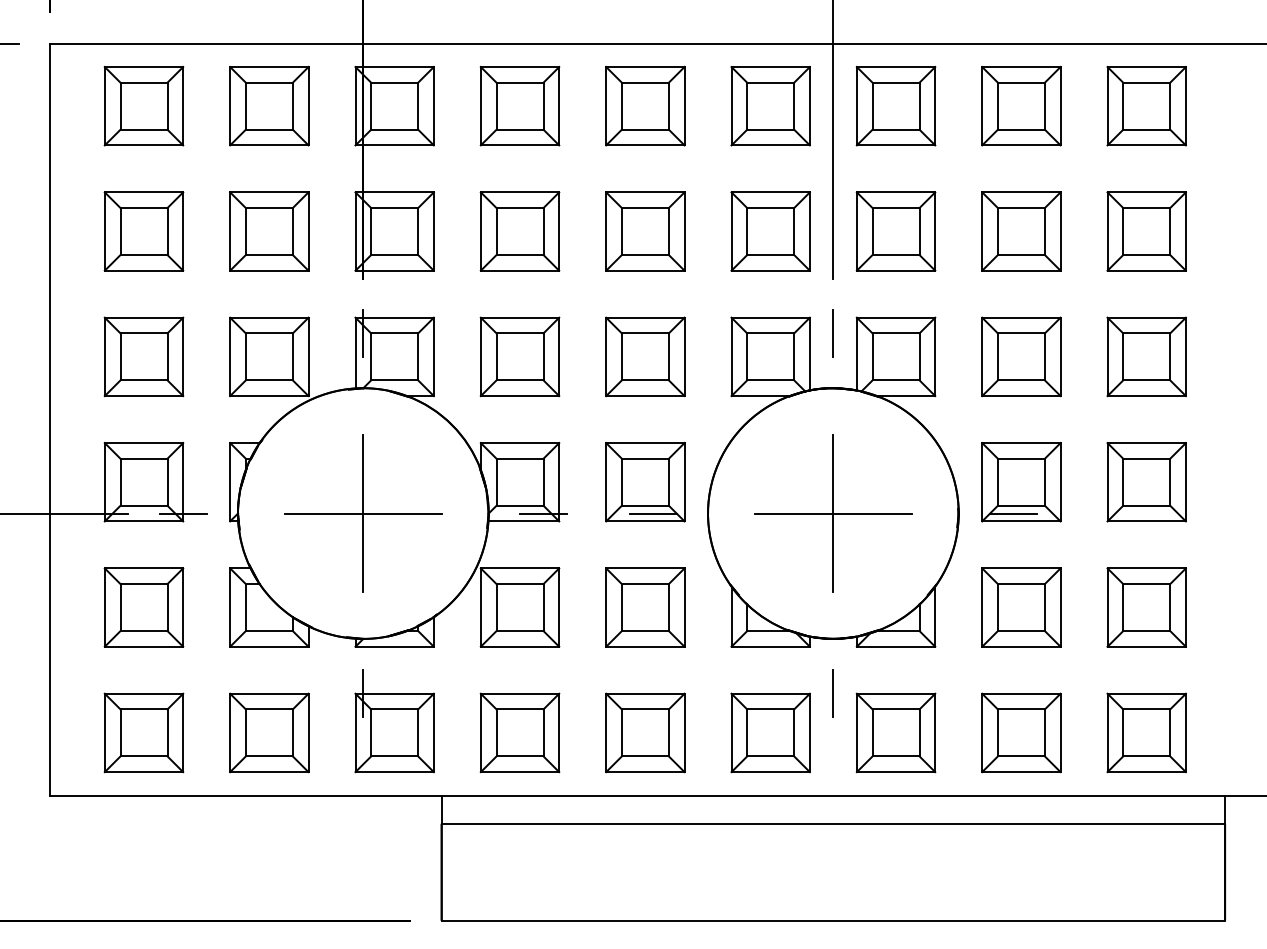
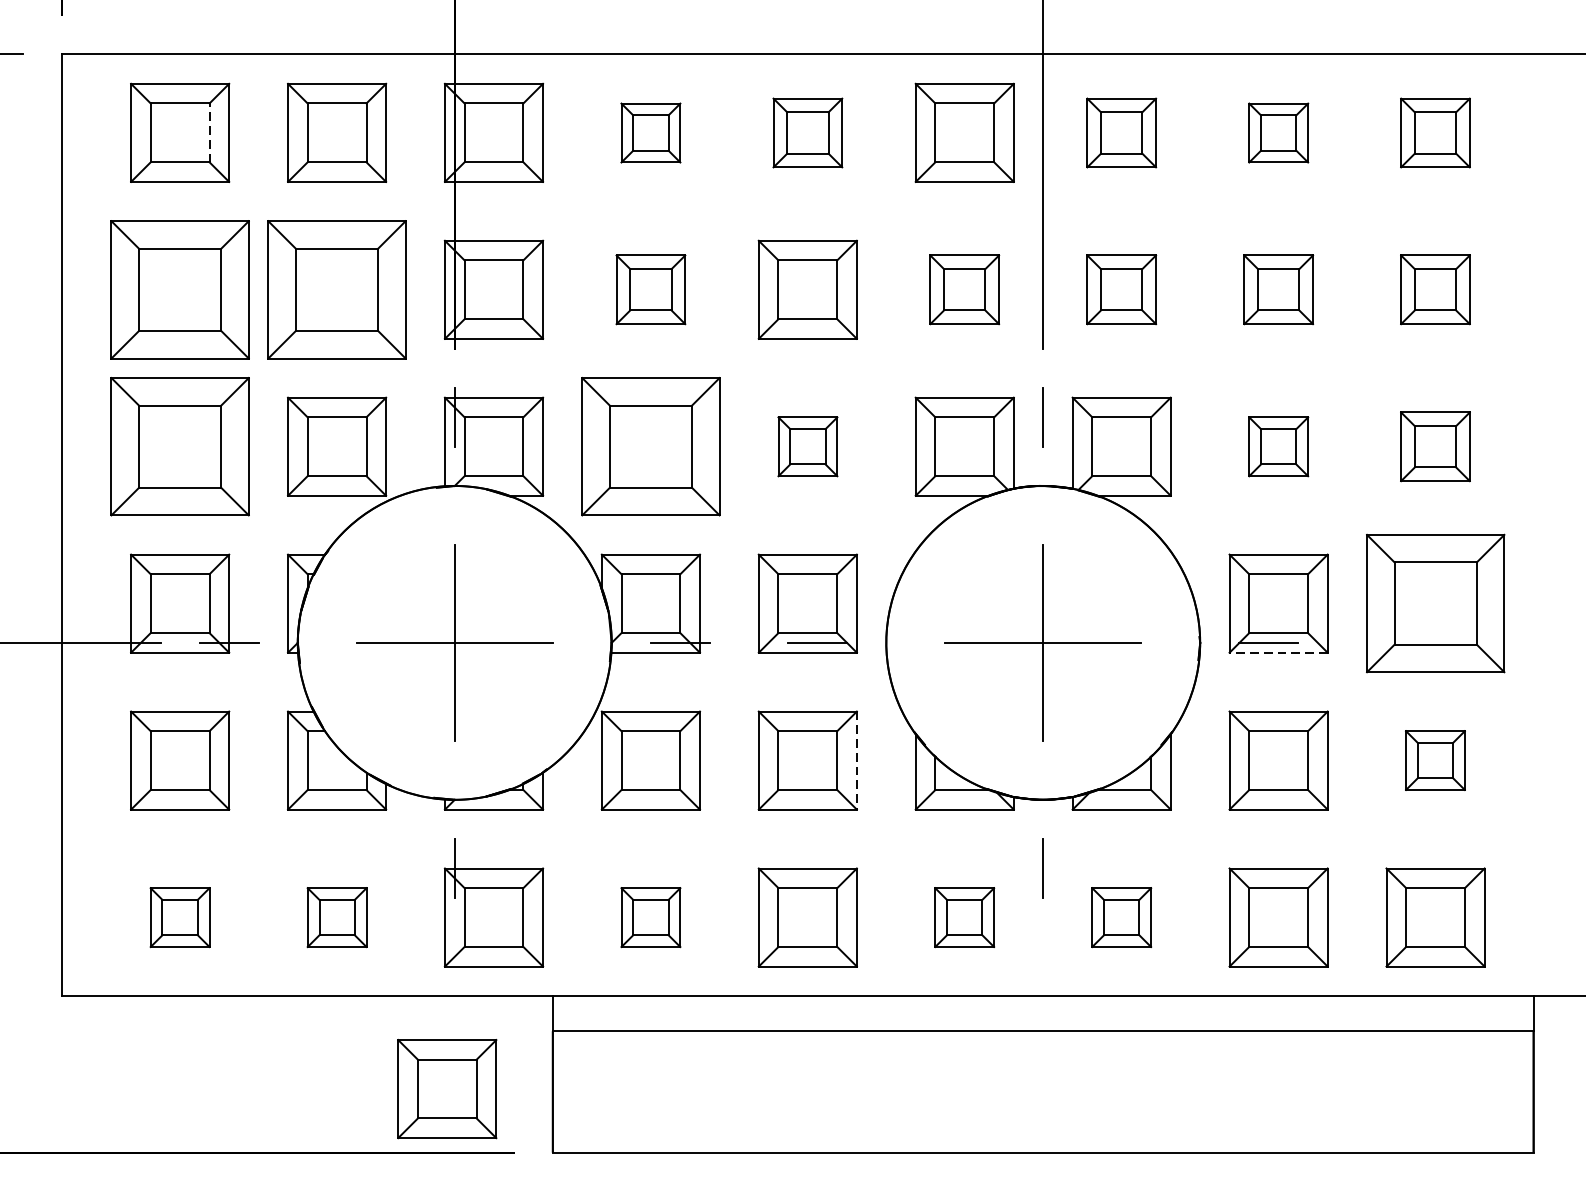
line: (167, 106) -> (209, 133), solid -> dashed
part: (519, 106) -> (650, 133), size x0.6
part: (645, 106) -> (808, 133), size x0.7
part: (895, 106) -> (1121, 133), size x0.7
part: (1021, 106) -> (1278, 133), size x0.6
part: (1146, 106) -> (1435, 133), size x0.7
part: (143, 231) -> (179, 289), size x1.4
part: (269, 231) -> (337, 289), size x1.4
part: (519, 231) -> (650, 289), size x0.7
part: (770, 231) -> (964, 289), size x0.7
part: (895, 231) -> (1121, 289), size x0.7
part: (1021, 231) -> (1278, 289), size x0.7
part: (1146, 231) -> (1435, 289), size x0.7
part: (143, 356) -> (179, 446), size x1.4
part: (519, 356) -> (650, 446), size x1.4
part: (645, 356) -> (808, 446), size x0.6
part: (1021, 356) -> (1278, 446), size x0.6
part: (1146, 356) -> (1435, 446), size x0.7
part: (1146, 482) -> (1435, 604), size x1.4
line: (1020, 521) -> (1277, 652), solid -> dashed
part: (1146, 607) -> (1435, 760), size x0.6
line: (684, 608) -> (856, 761), solid -> dashed
part: (143, 732) -> (179, 917), size x0.6
part: (269, 732) -> (337, 917), size x0.6
part: (519, 732) -> (650, 917), size x0.6
part: (770, 732) -> (964, 917), size x0.6
part: (895, 732) -> (1121, 917), size x0.6
part: (357, 869) -> (447, 1088), added

